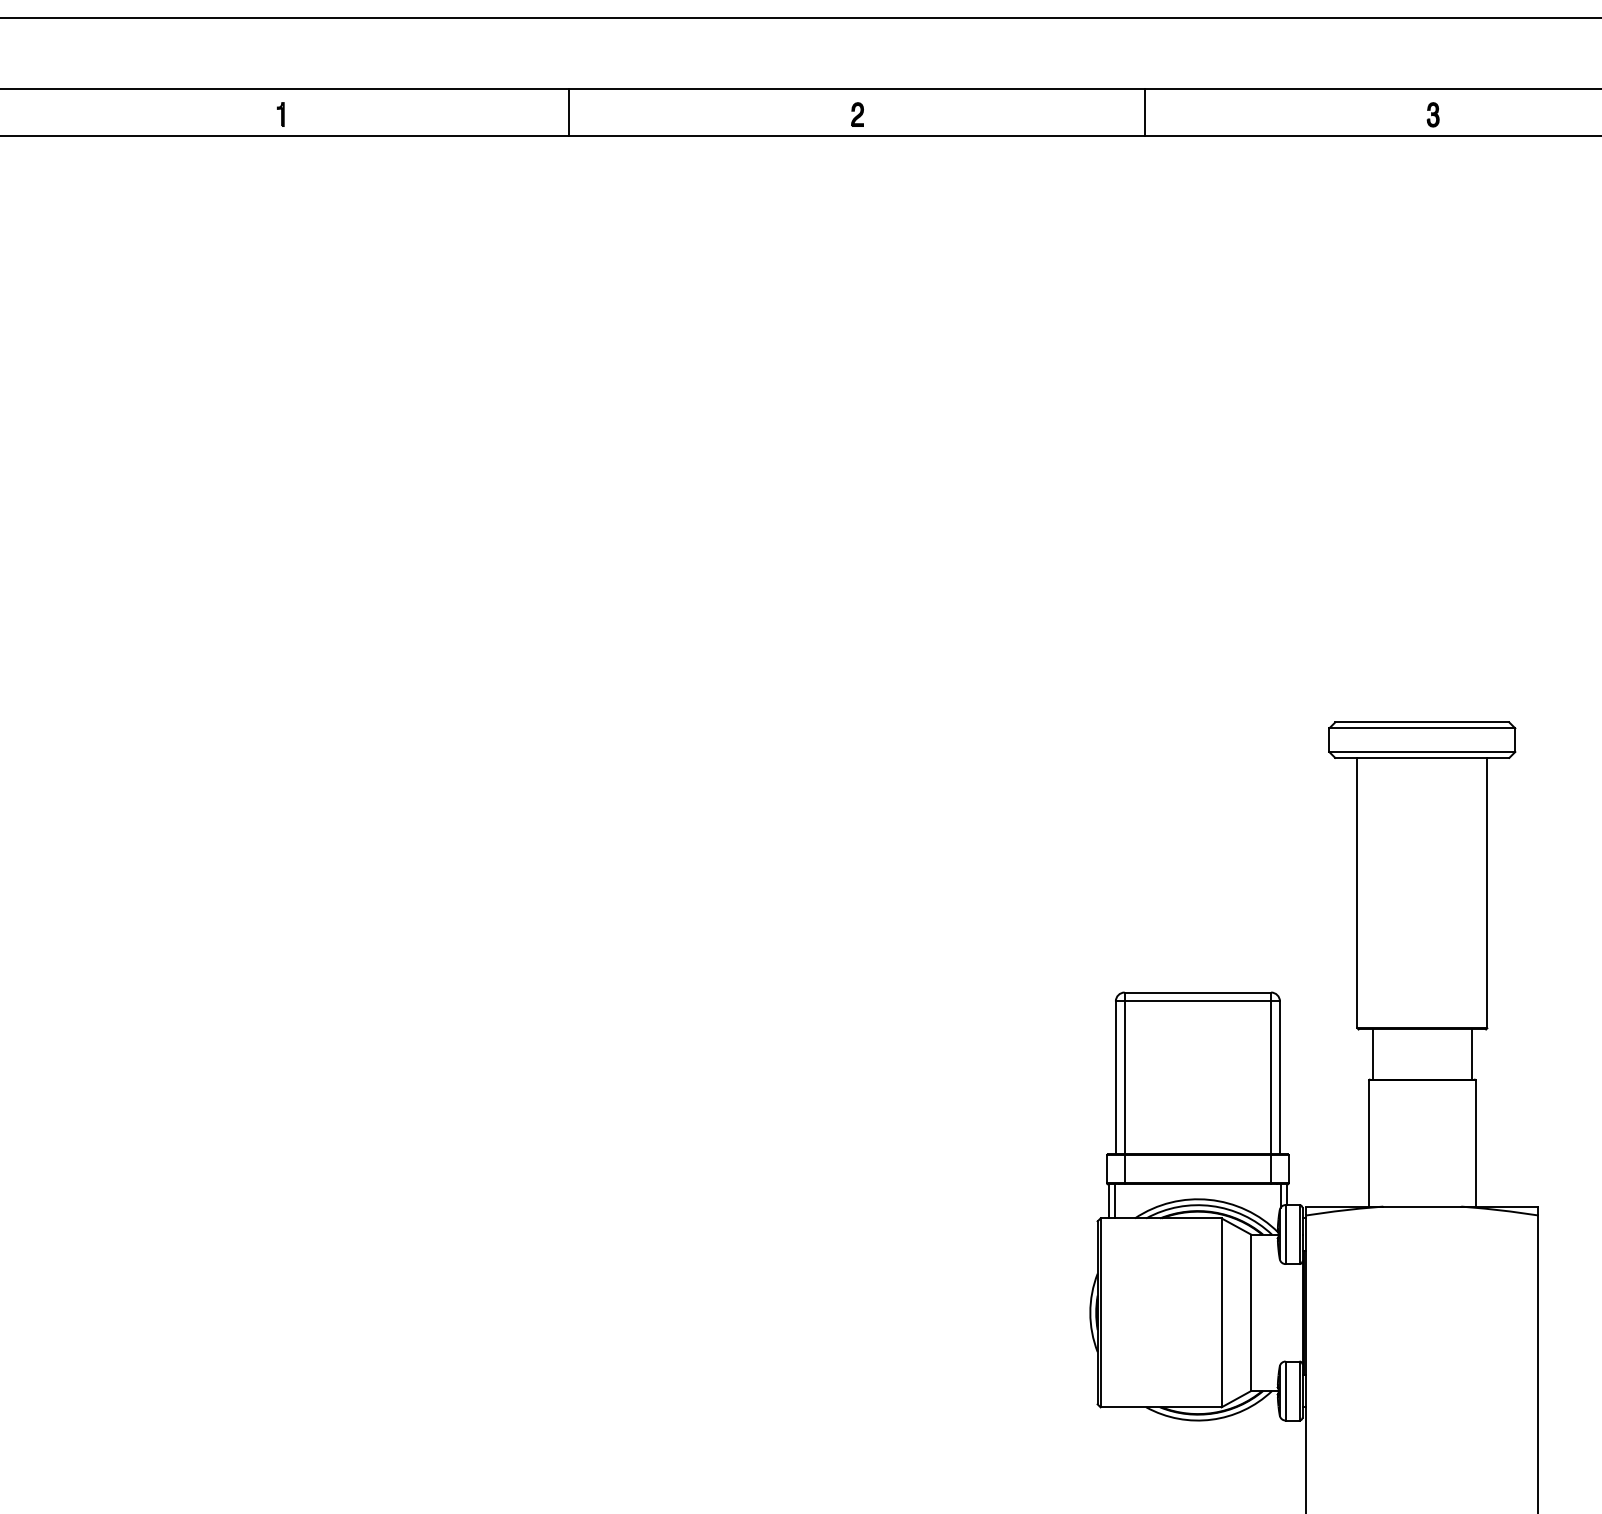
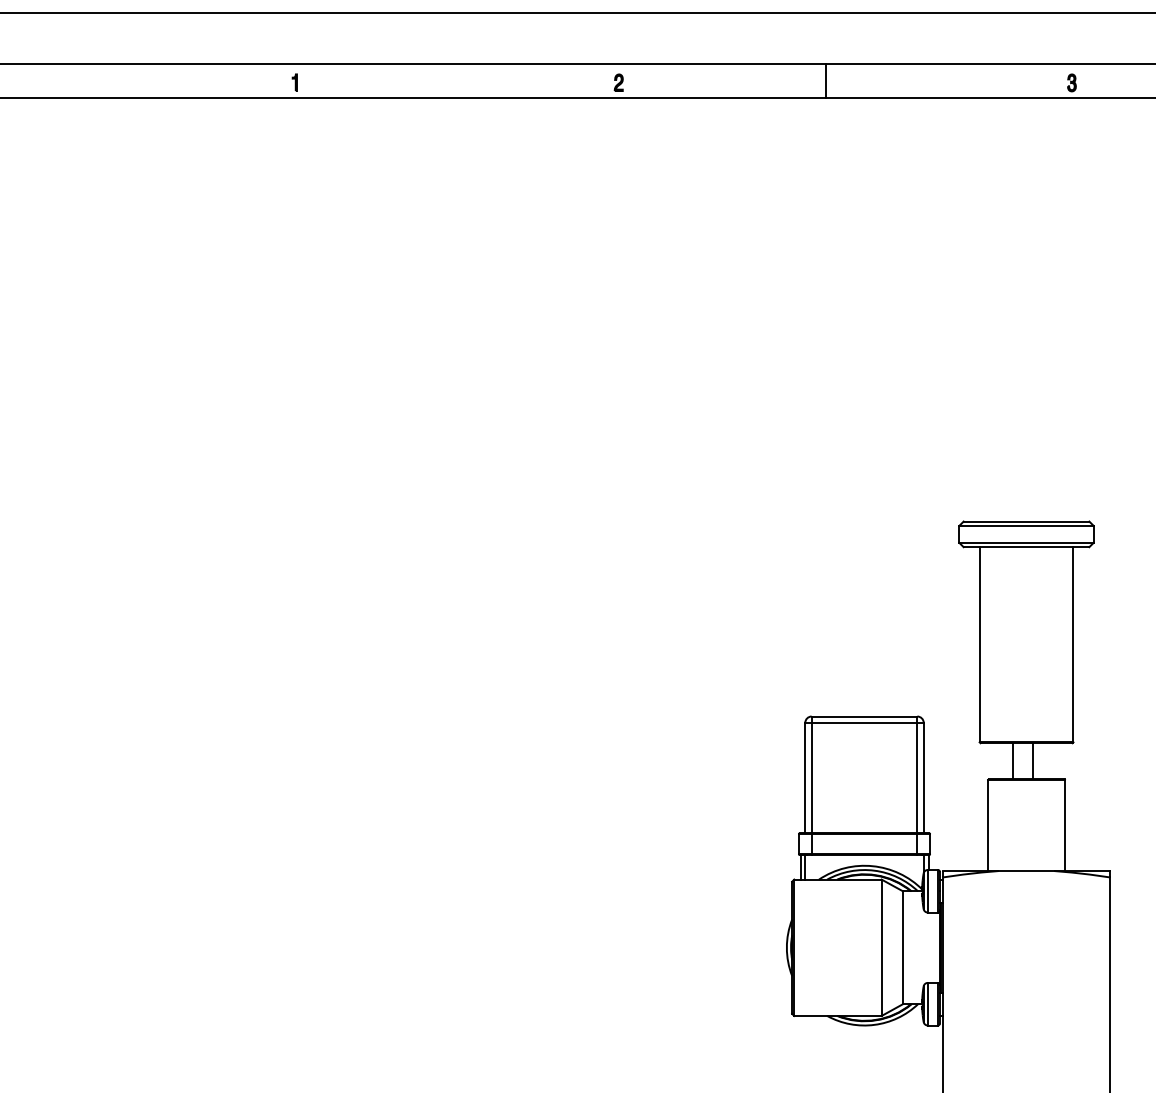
line: (569, 112) -> (410, 81), removed
part: (280, 114) -> (294, 82), moved
part: (1432, 114) -> (1071, 82), moved
line: (1372, 1054) -> (1032, 761), moved
line: (1471, 1054) -> (1012, 761), moved

